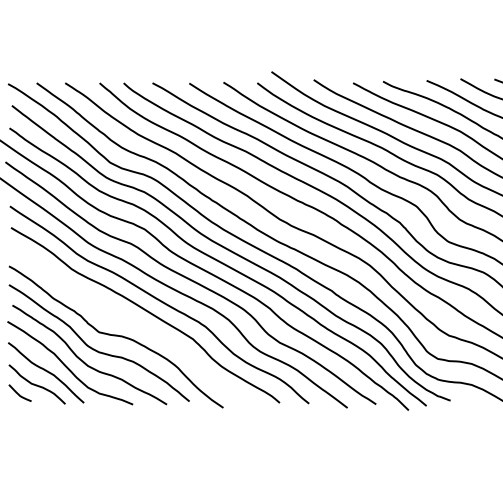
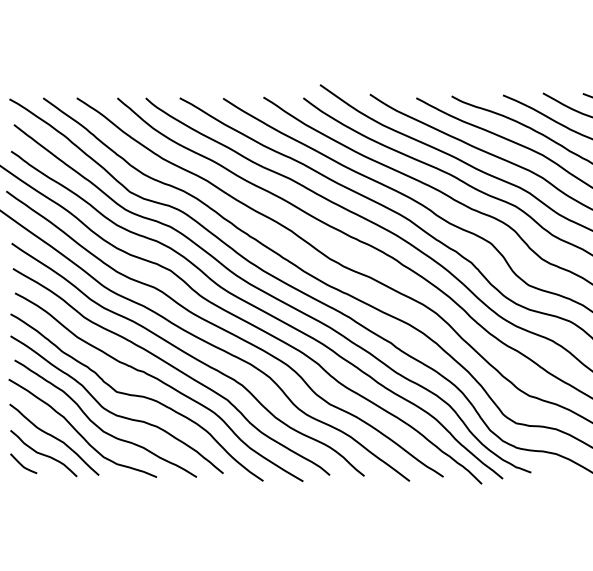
curve: (136, 324) -> (160, 382), added

